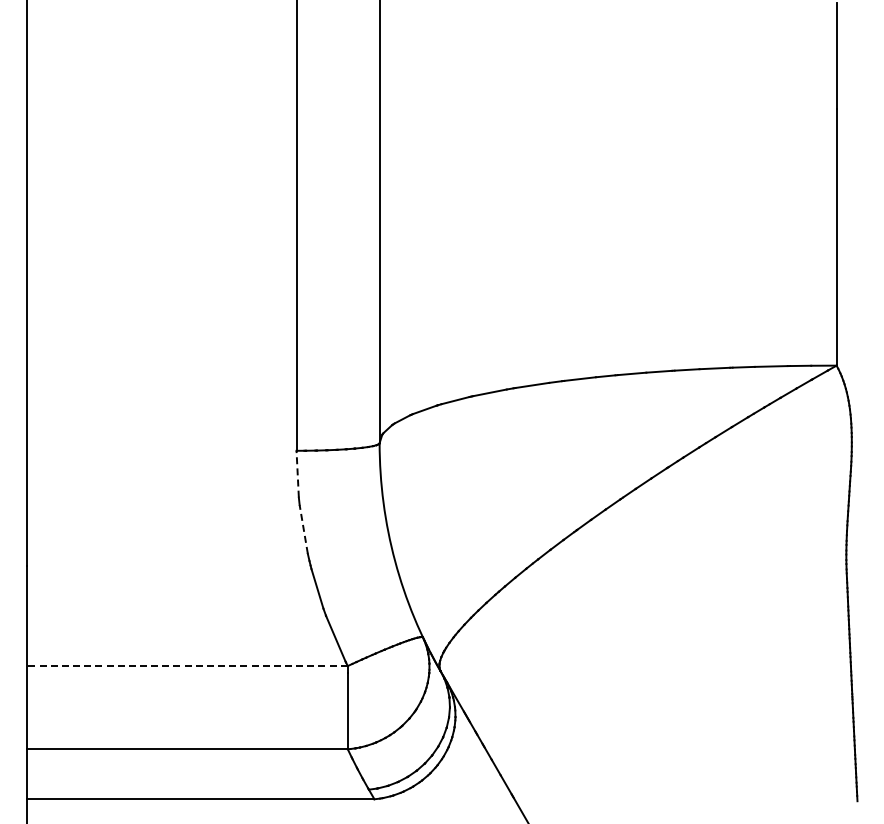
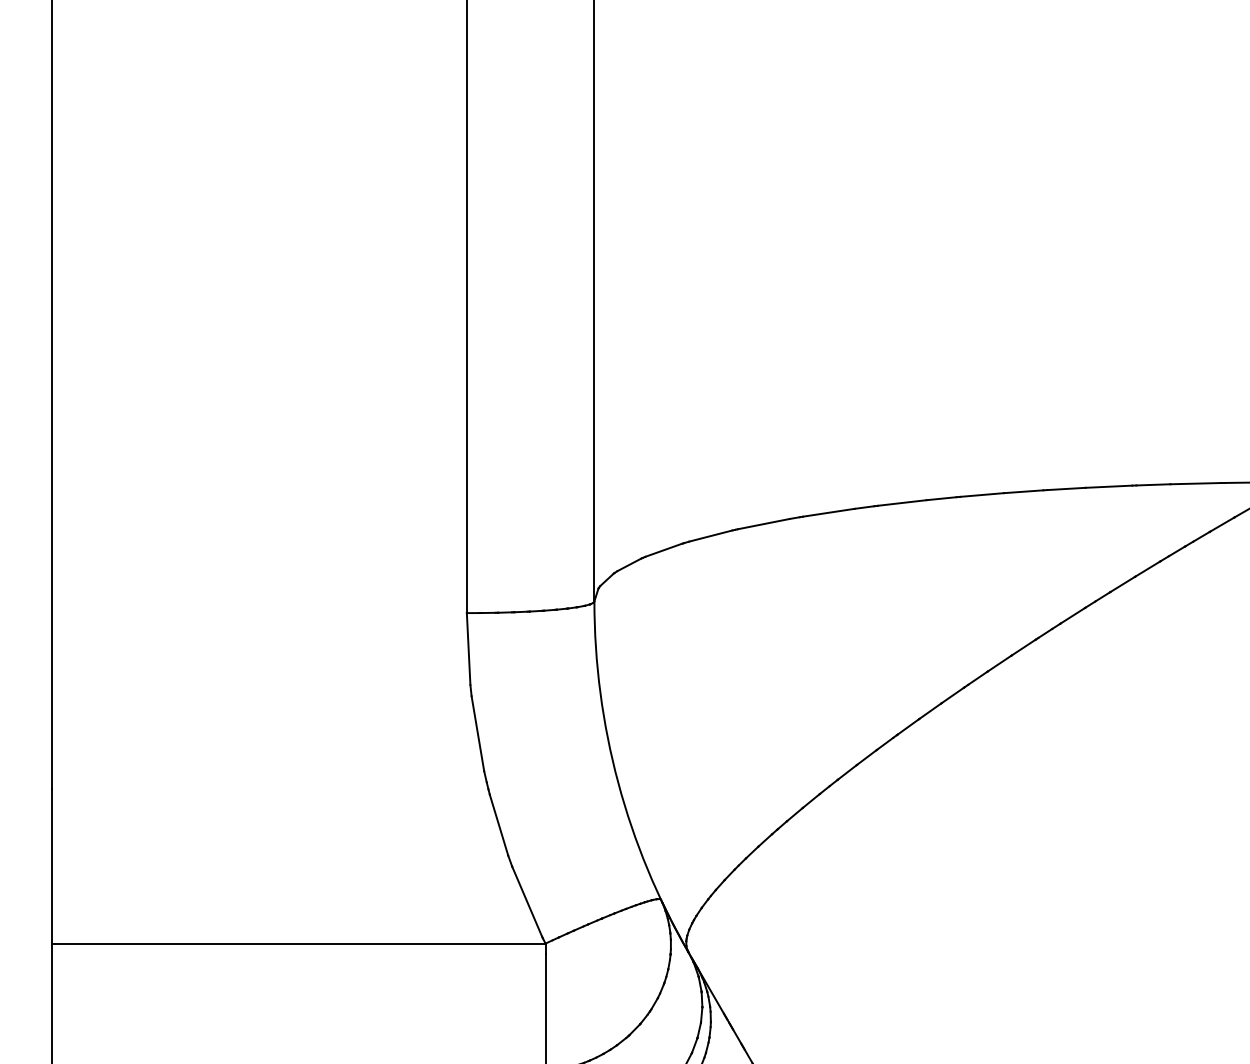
line: (297, 473) -> (468, 647), dashed -> solid
line: (303, 529) -> (477, 733), dashed -> solid
line: (187, 666) -> (299, 944), dashed -> solid

